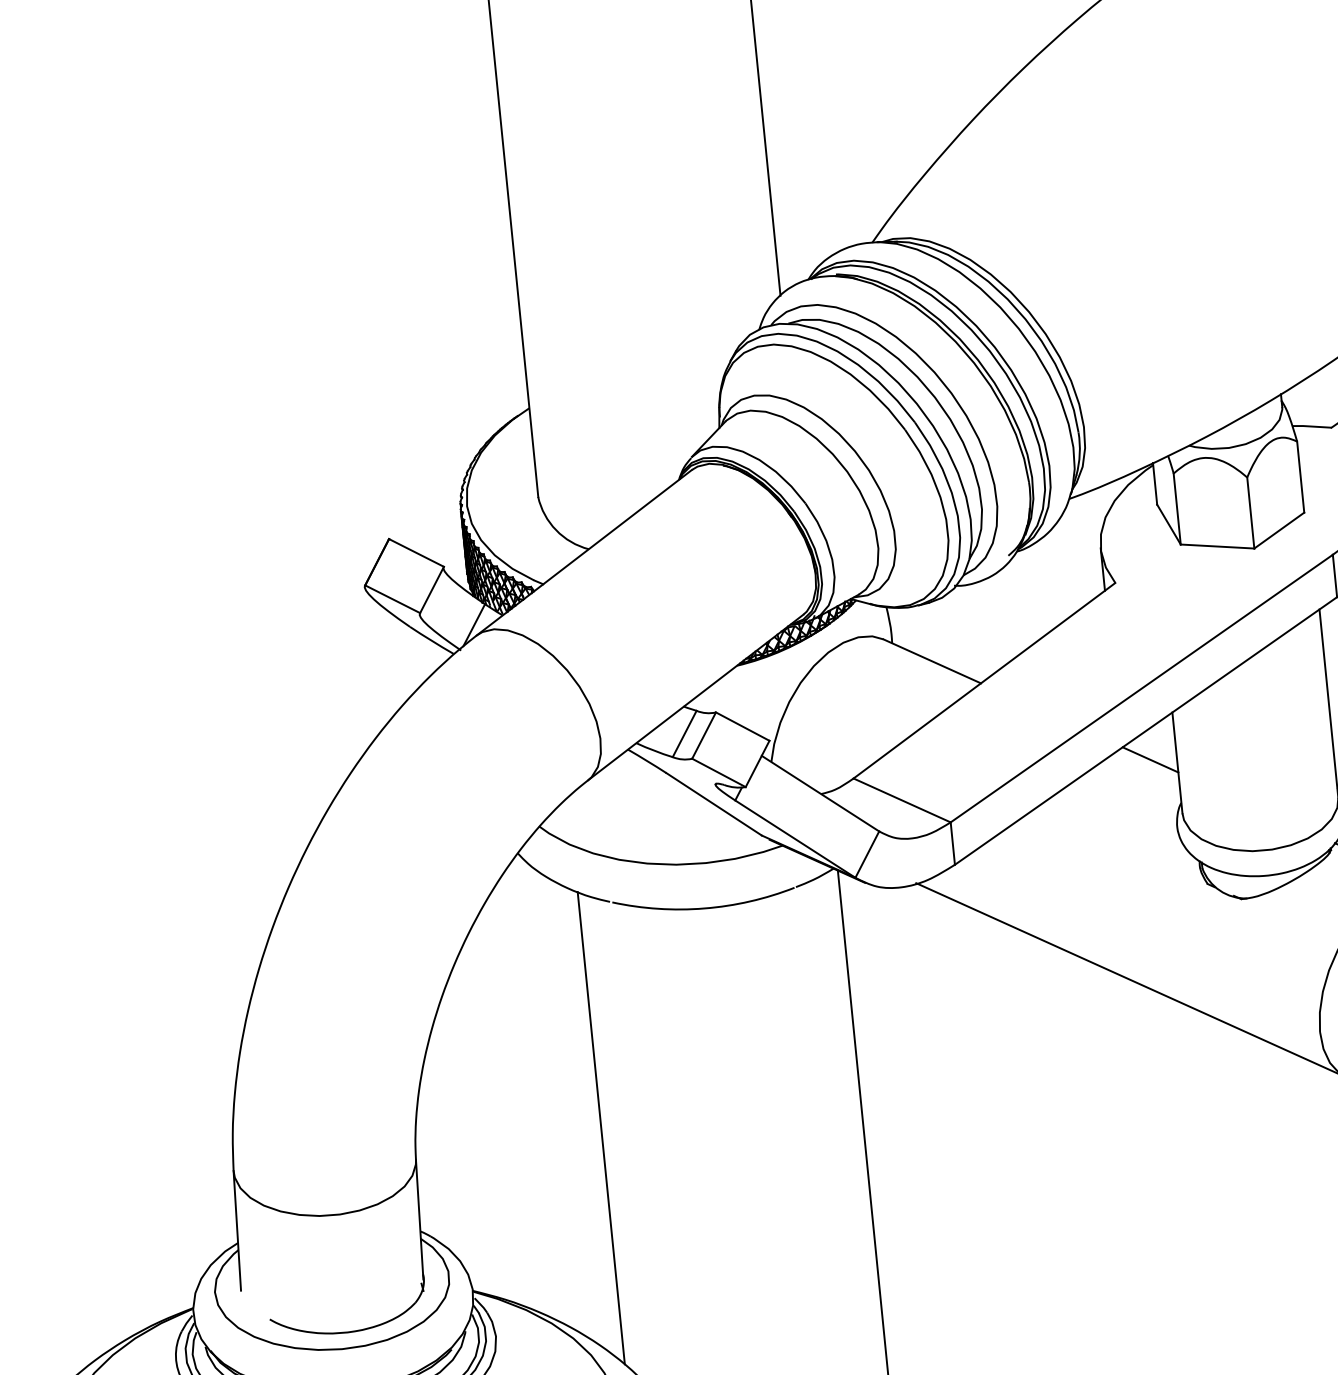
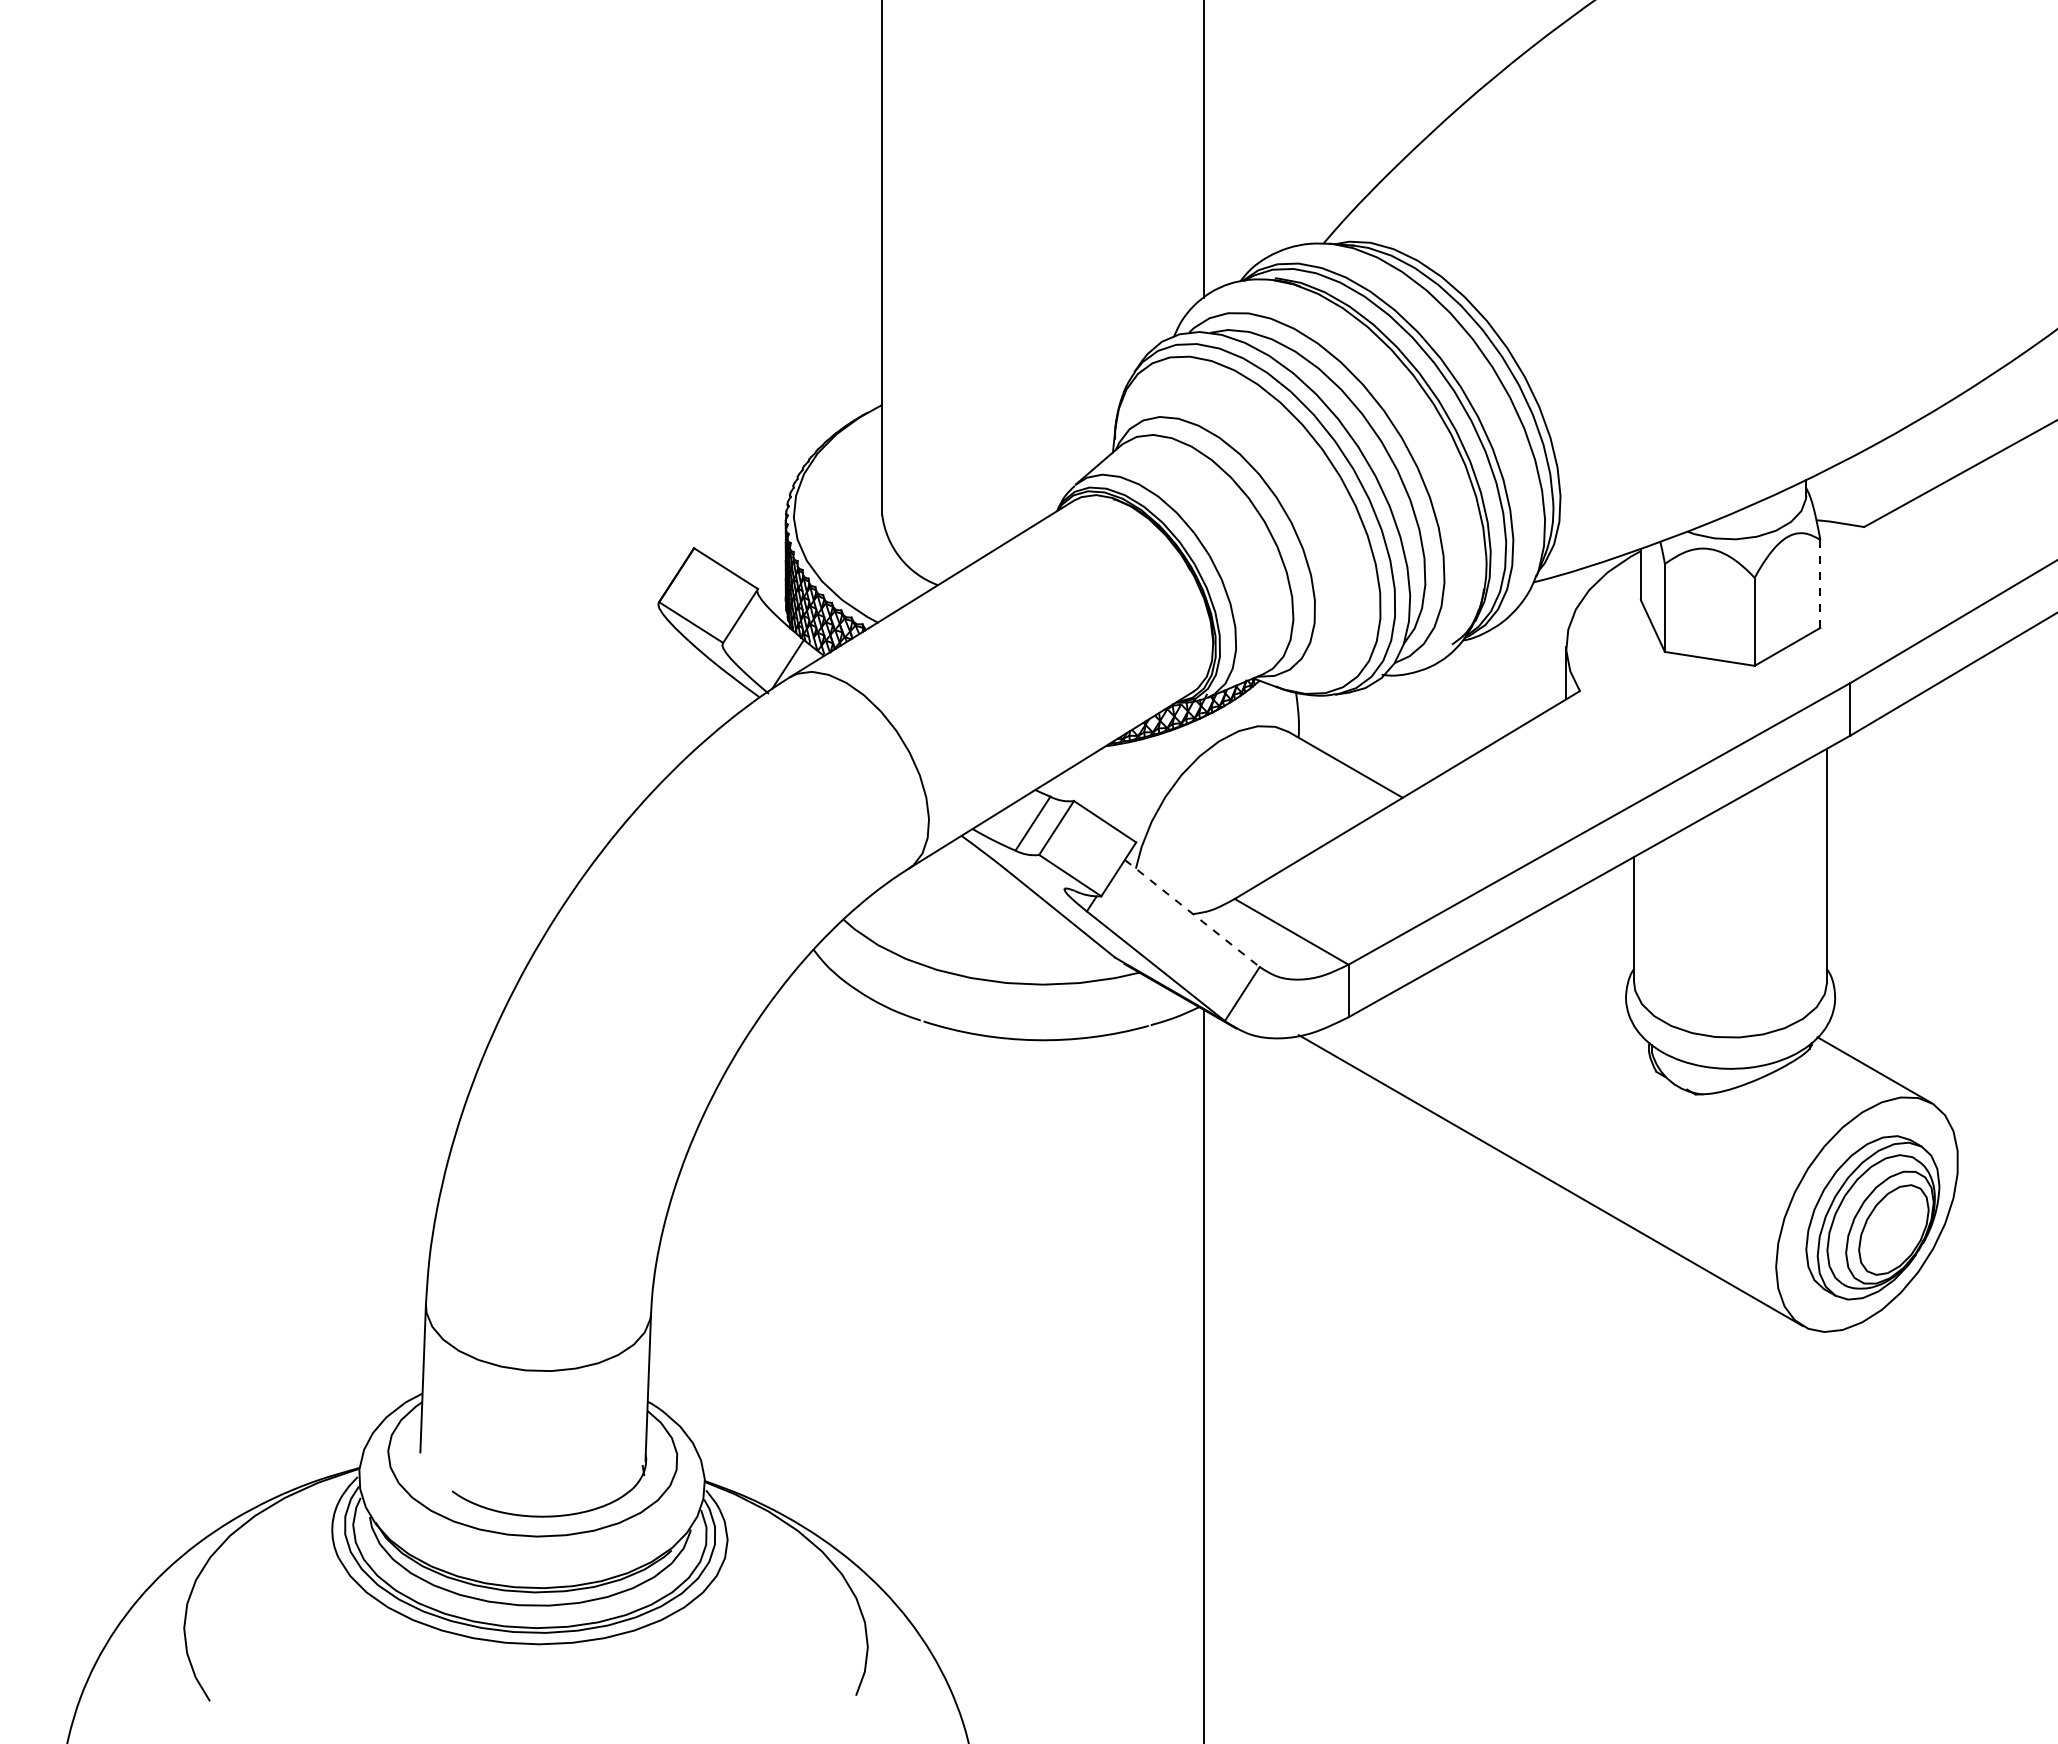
line: (1300, 477) -> (1820, 584), solid -> dashed
line: (1150, 759) -> (1601, 912), removed
line: (820, 793) -> (1192, 913), solid -> dashed
line: (601, 1127) -> (882, 1296), removed

